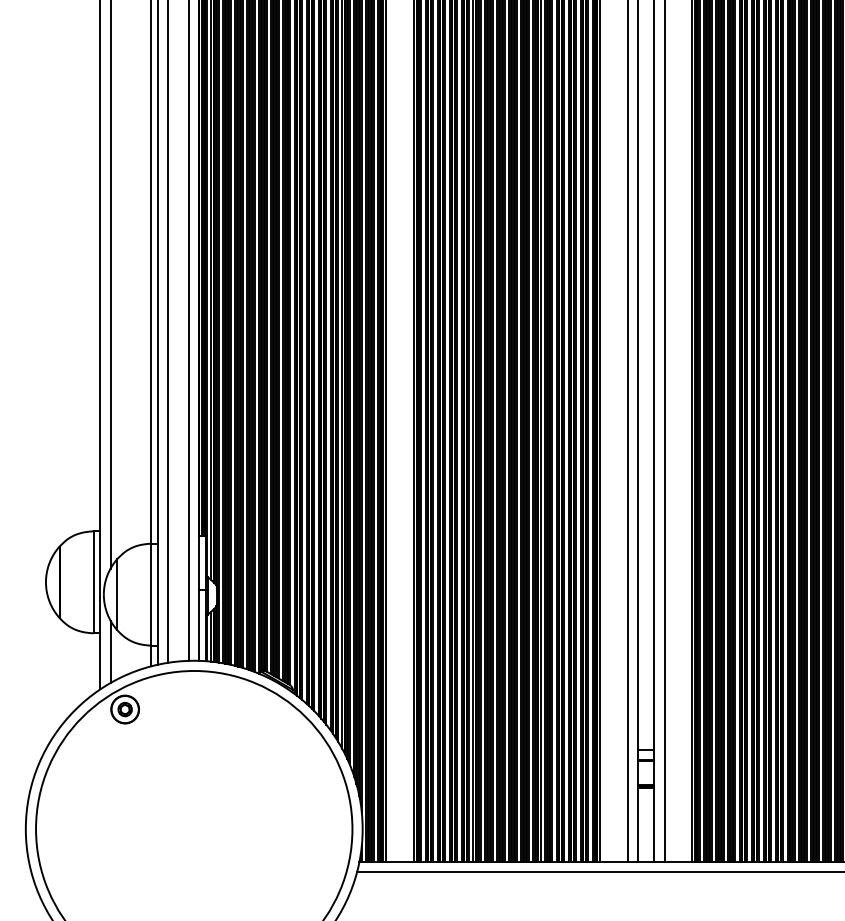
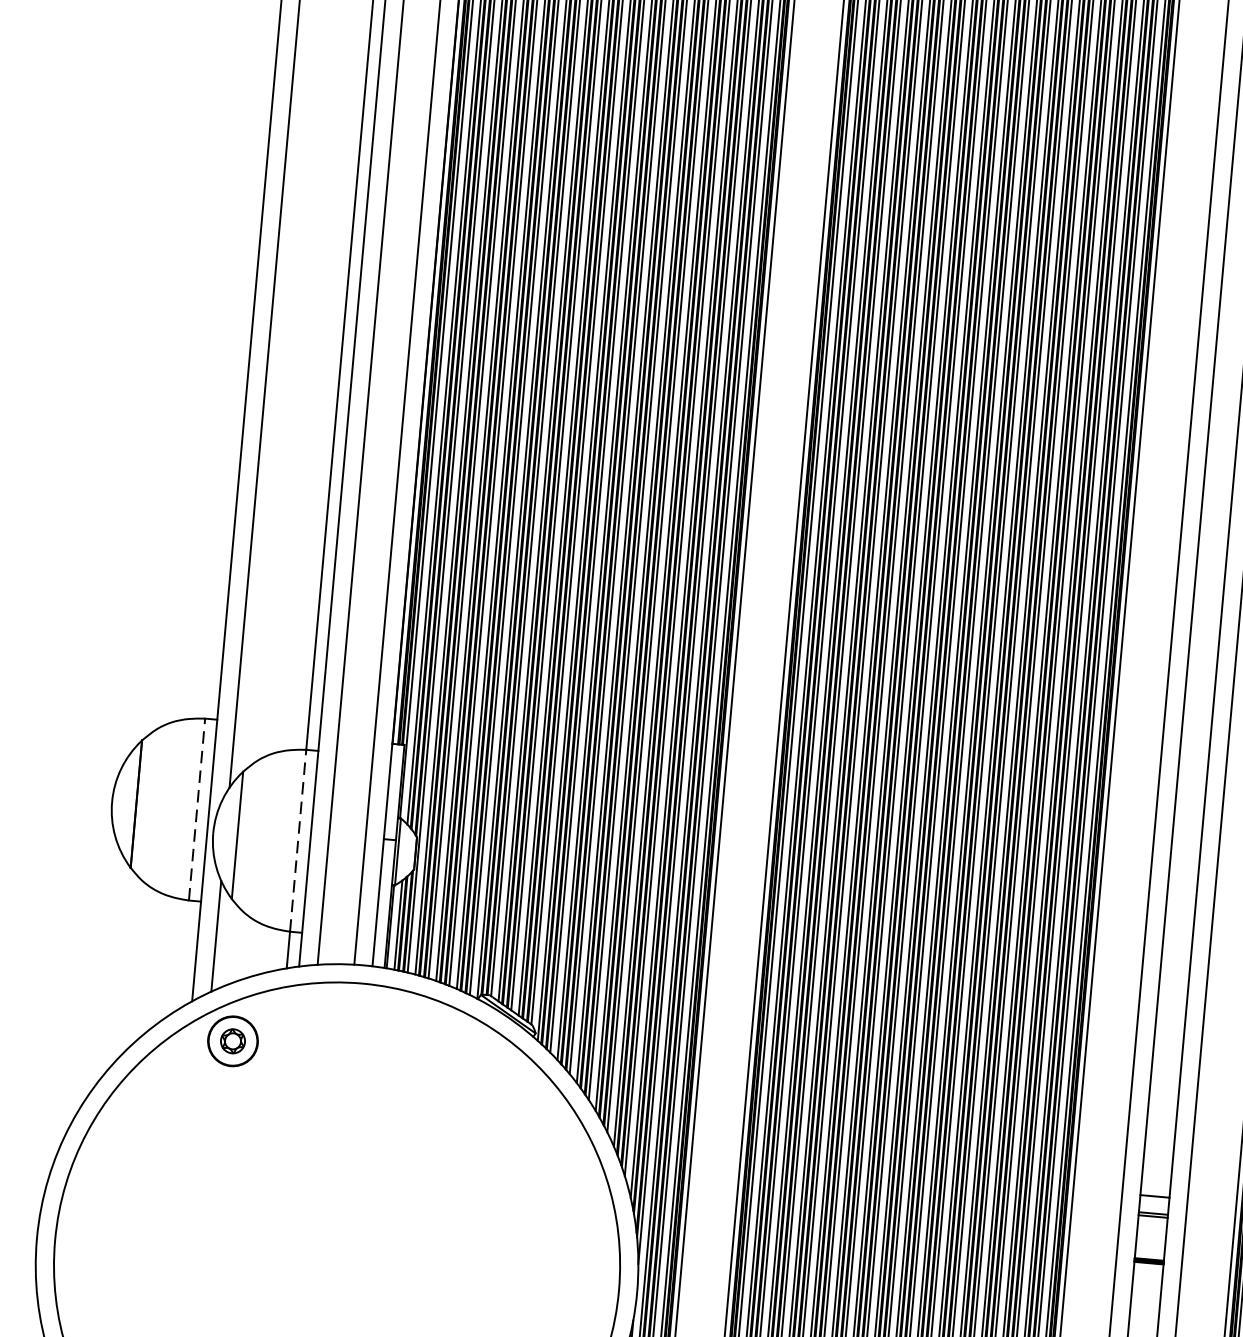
line: (93, 581) -> (196, 808), solid -> dashed
line: (151, 594) -> (298, 840), solid -> dashed

